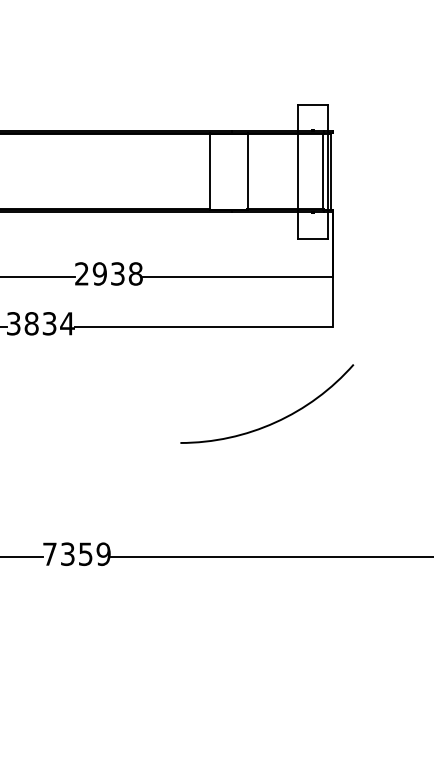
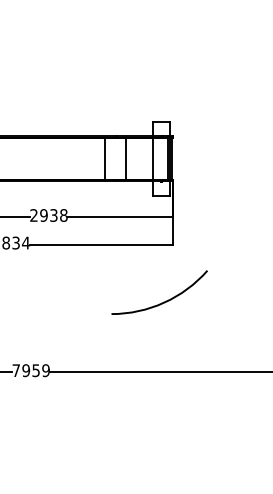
arc: (274, 420) -> (163, 301), moved
text: (68, 553) -> (26, 370), 7359 -> 7959

